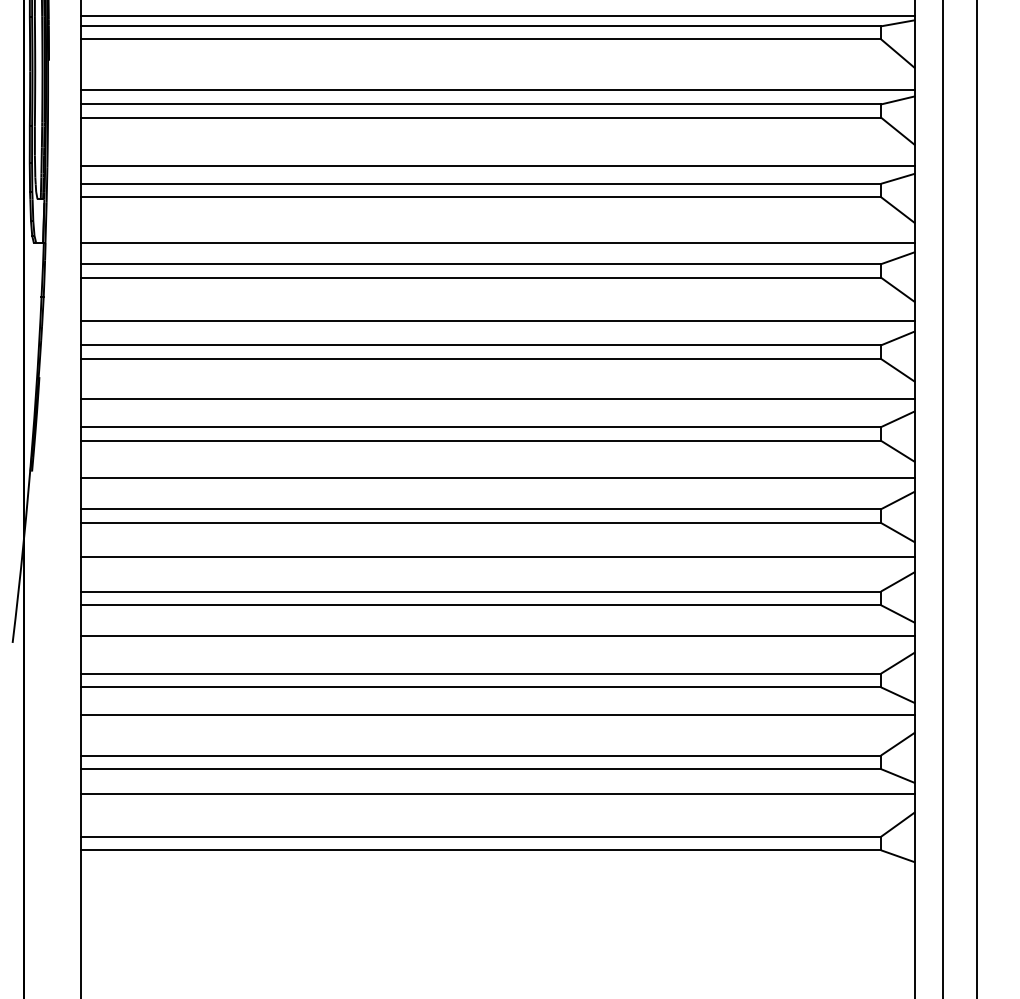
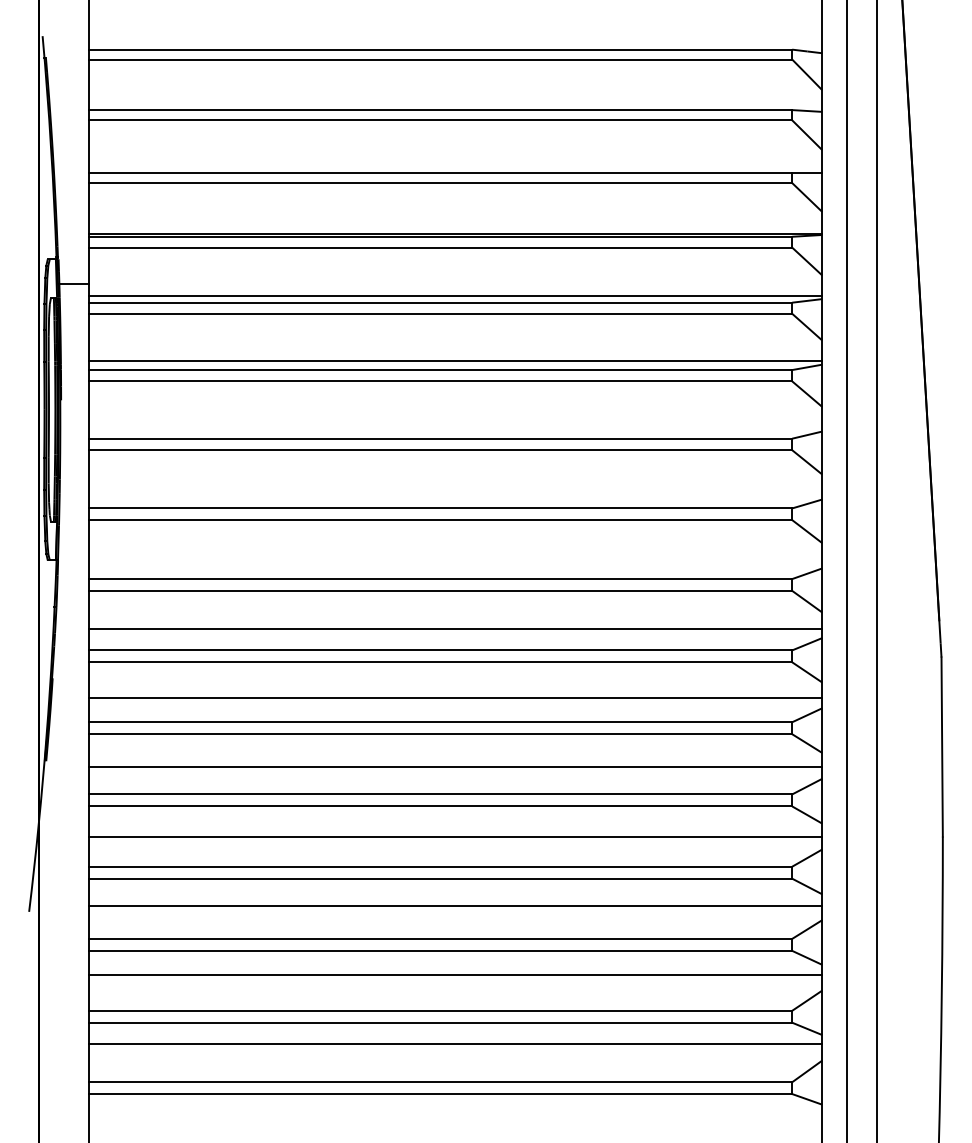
line: (497, 90) -> (455, 426), removed
line: (497, 165) -> (455, 492), removed
line: (497, 243) -> (455, 560), removed

